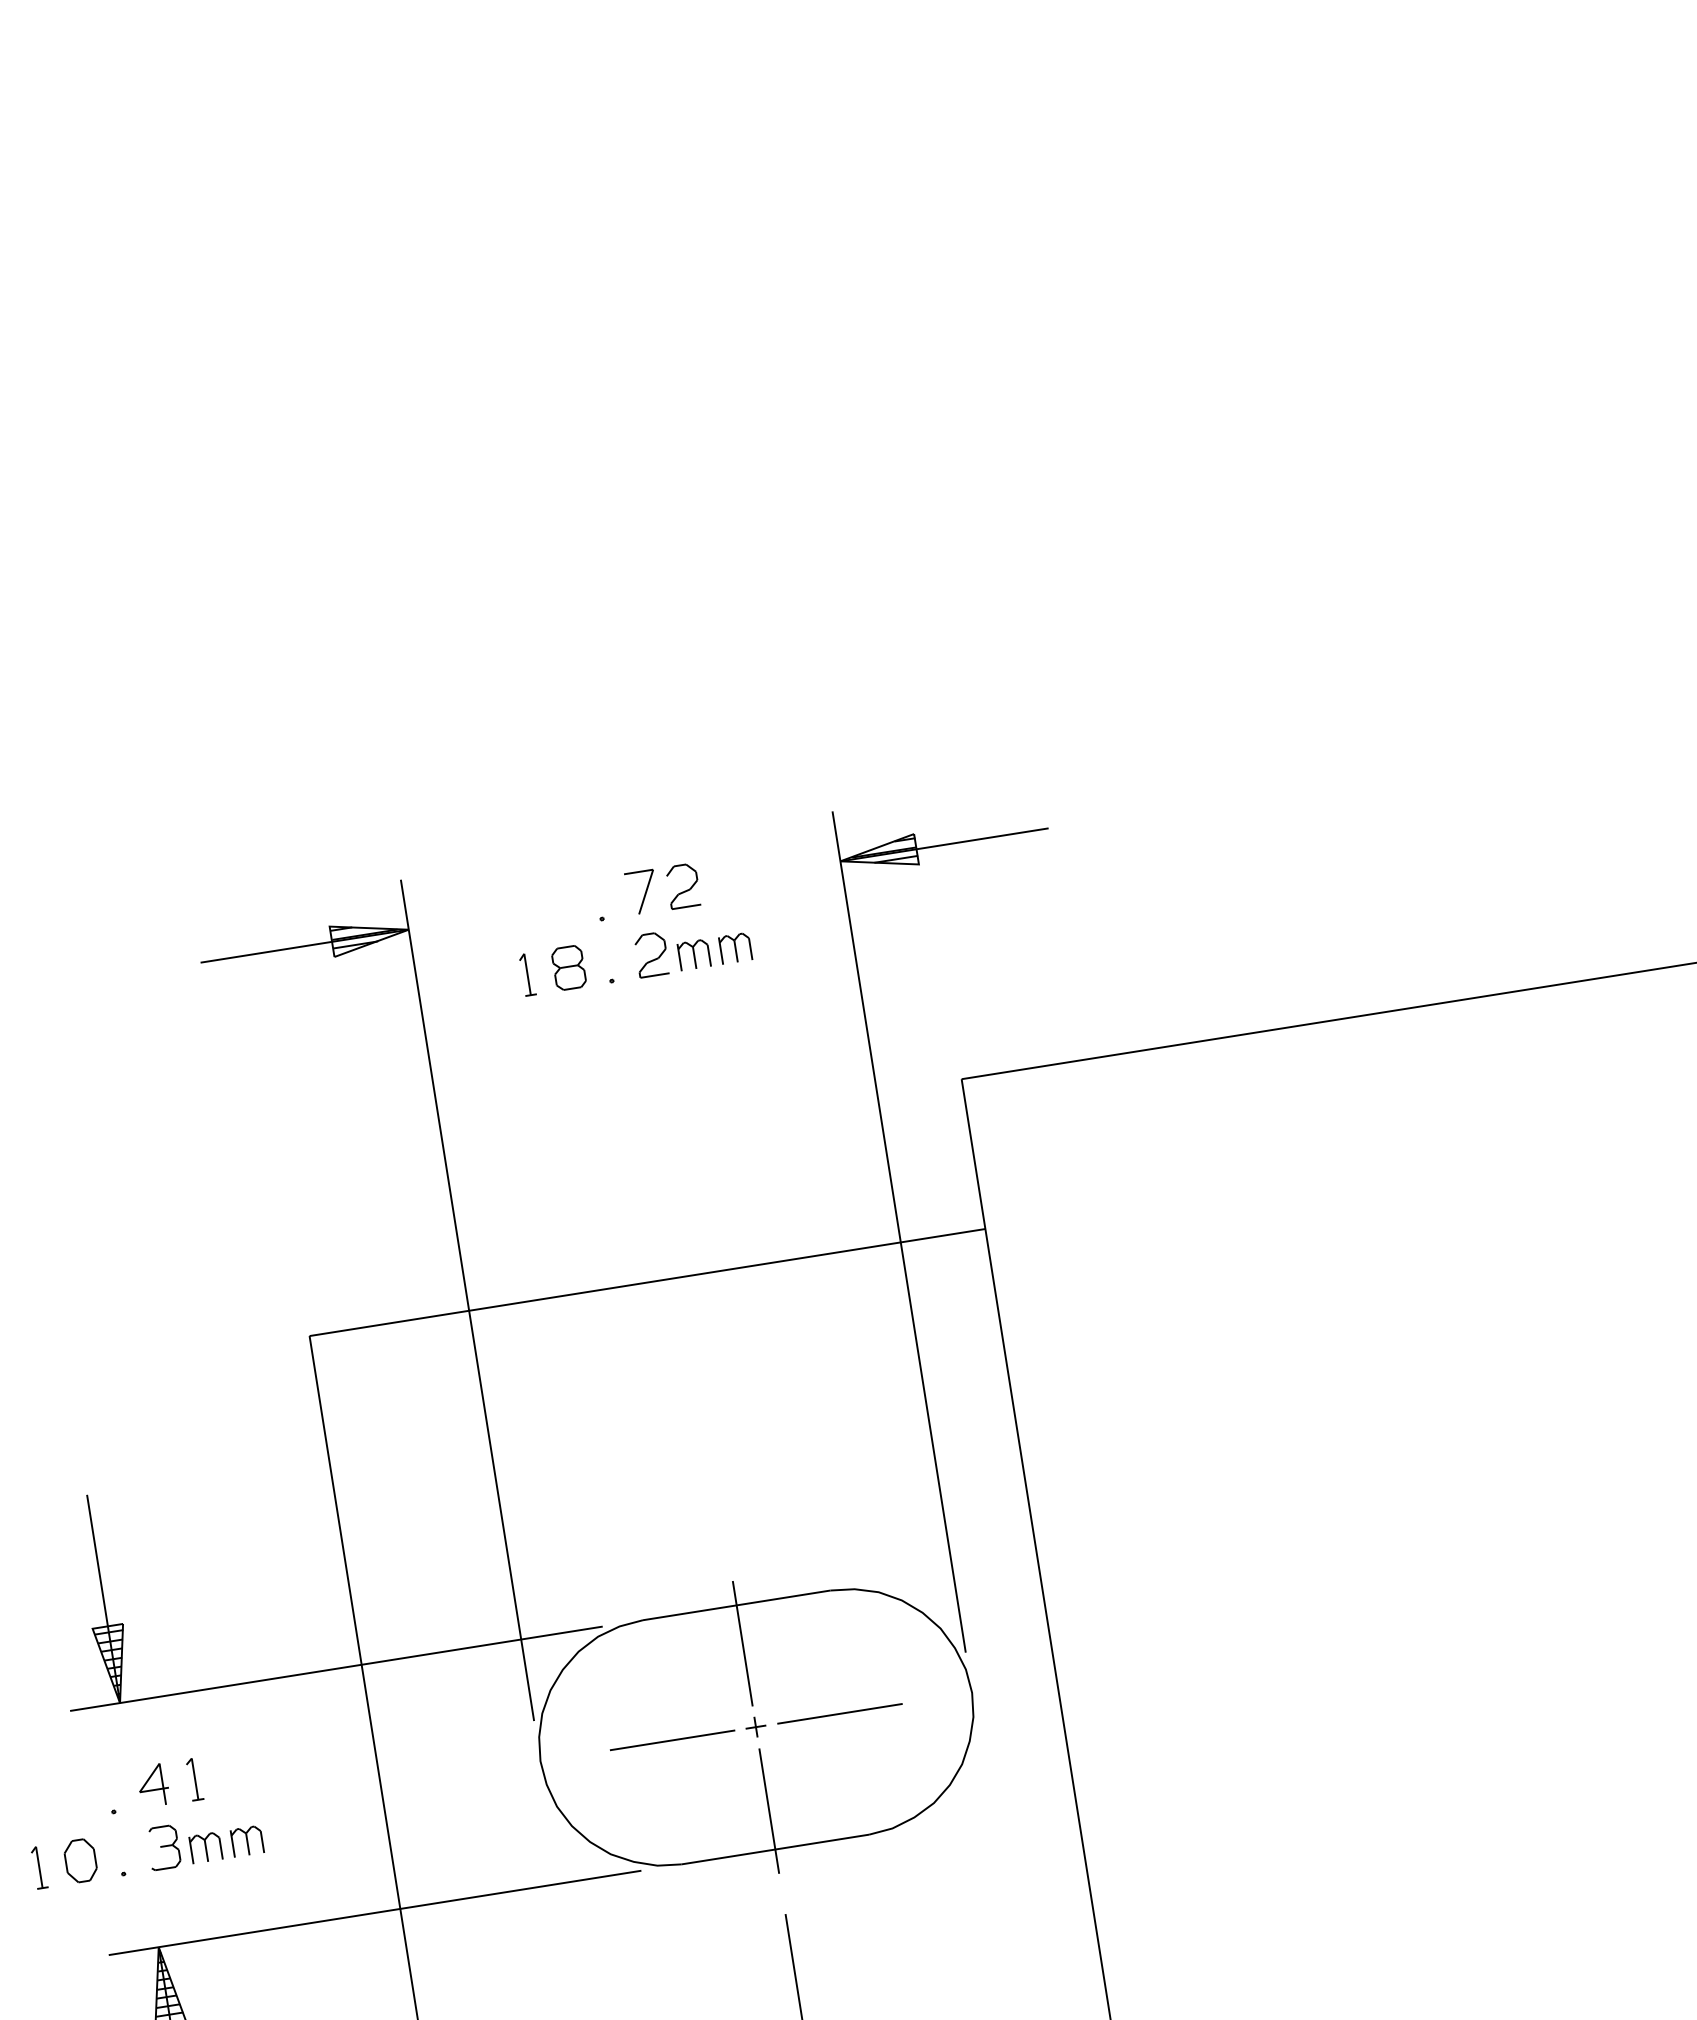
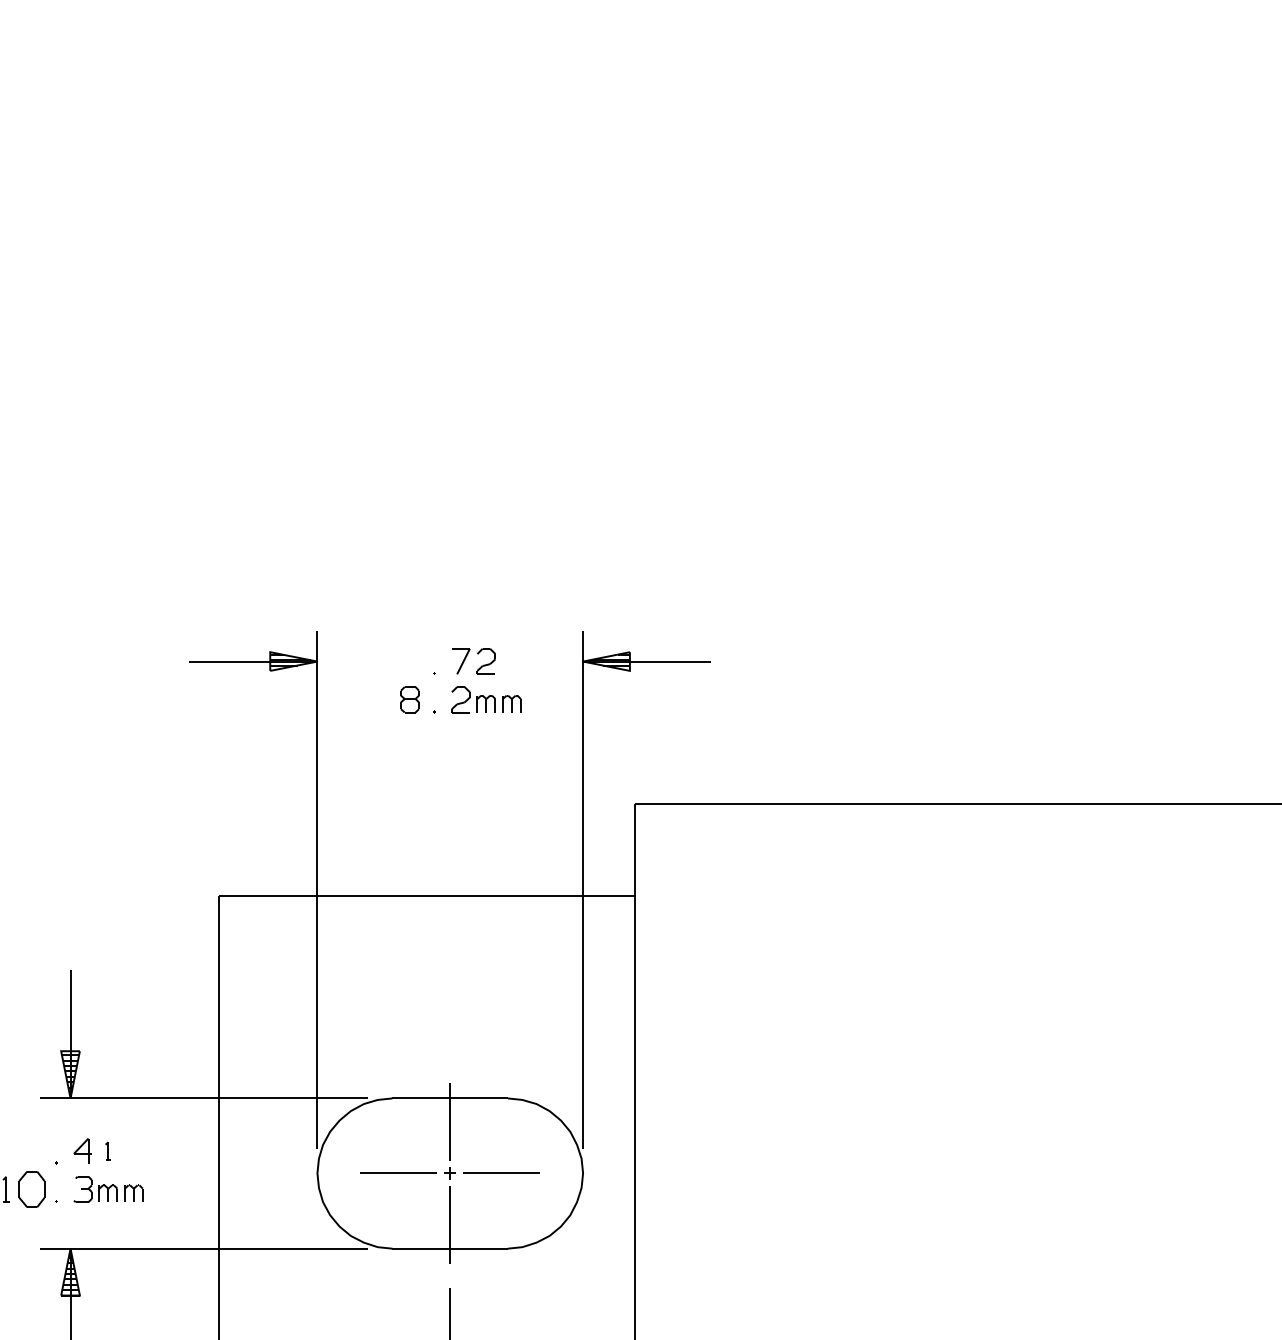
part: (525, 974) -> (383, 699), removed
part: (193, 1779) -> (107, 1151), size x0.7
part: (80, 1861) -> (31, 1189), size x1.4

